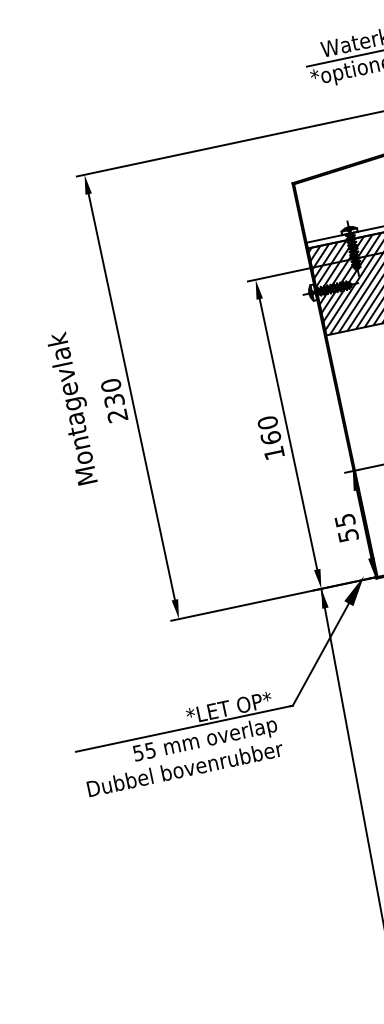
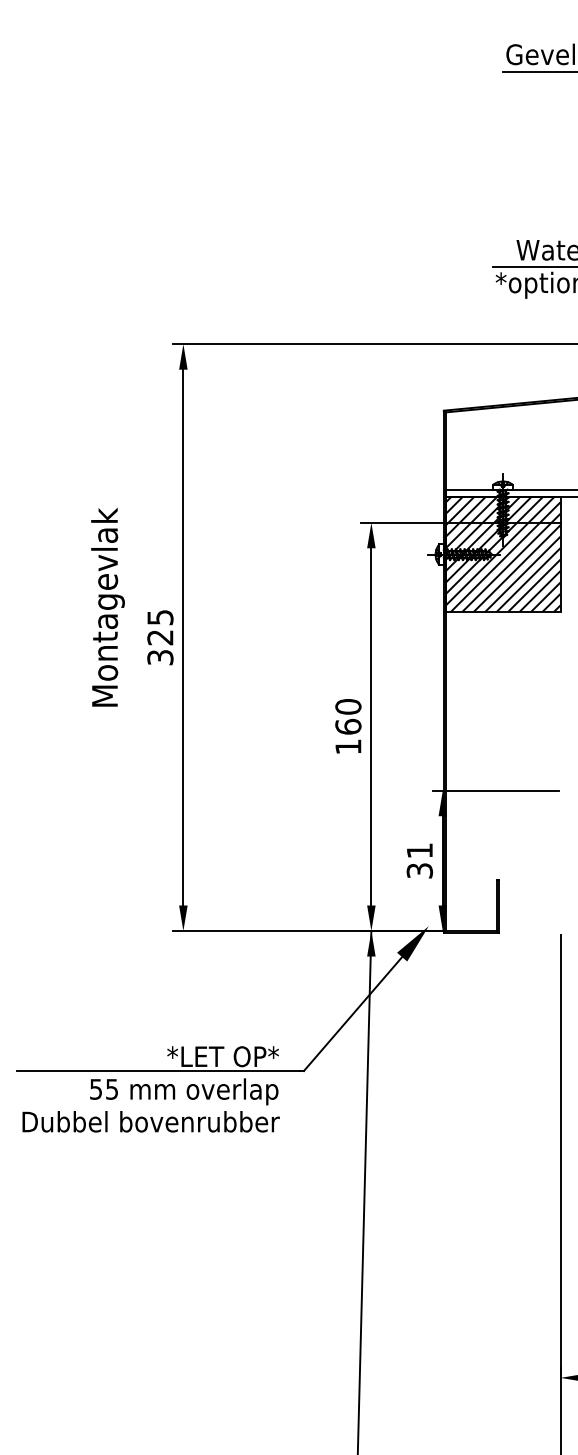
text: (114, 400) -> (160, 637), 230 -> 325
text: (74, 408) -> (107, 607), moved
text: (346, 527) -> (419, 860), 55 -> 31

